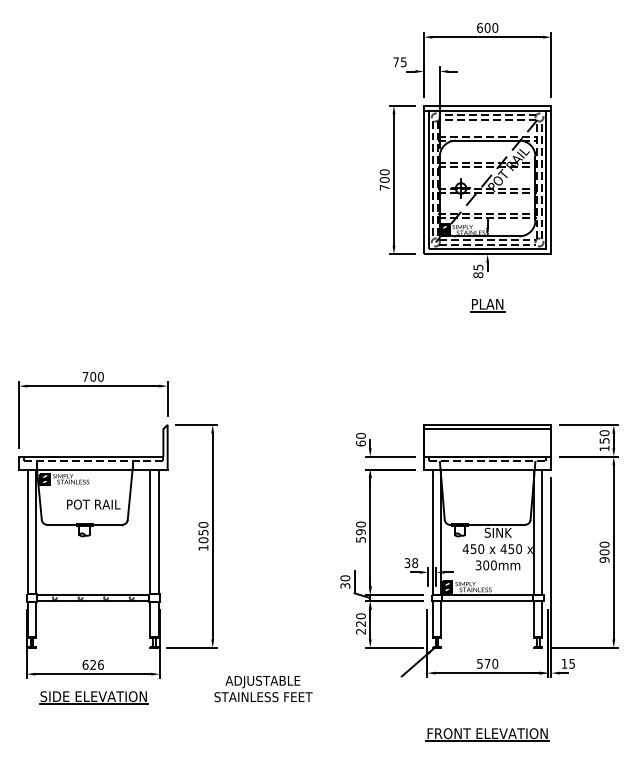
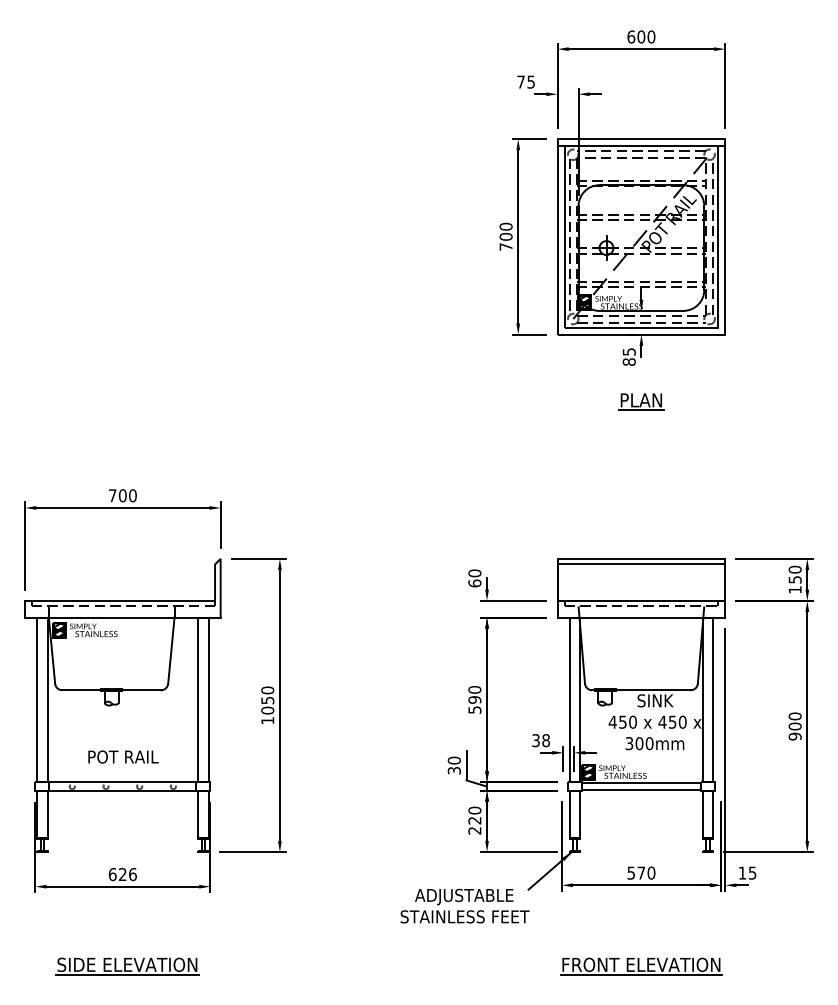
text: (93, 504) -> (123, 756), moved
text: (263, 688) -> (465, 905), moved
part: (93, 697) -> (127, 966), moved

